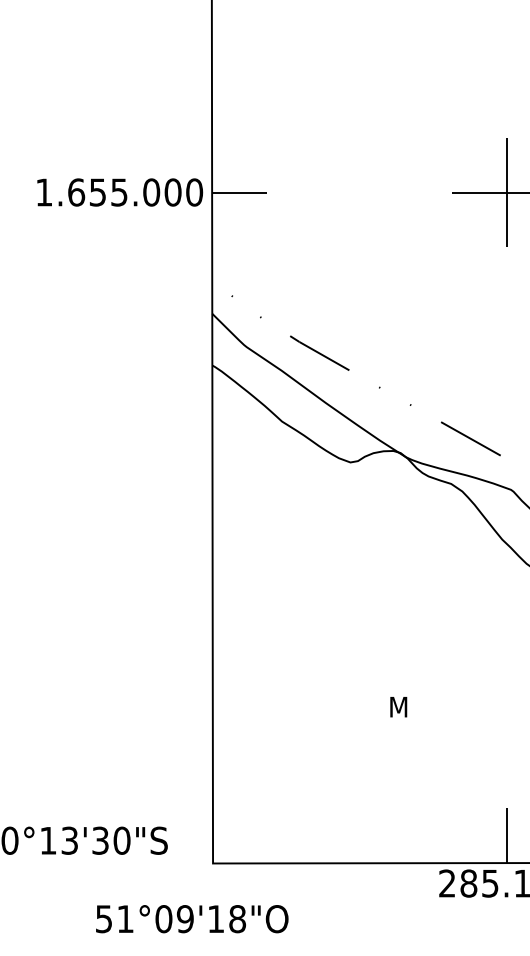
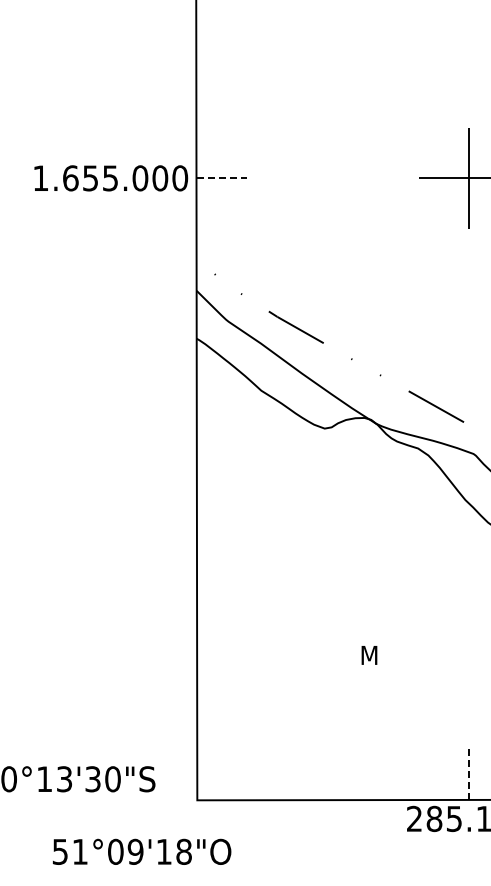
line: (240, 192) -> (222, 178), solid -> dashed
line: (506, 835) -> (469, 774), solid -> dashed
text: (192, 918) -> (142, 851), moved

